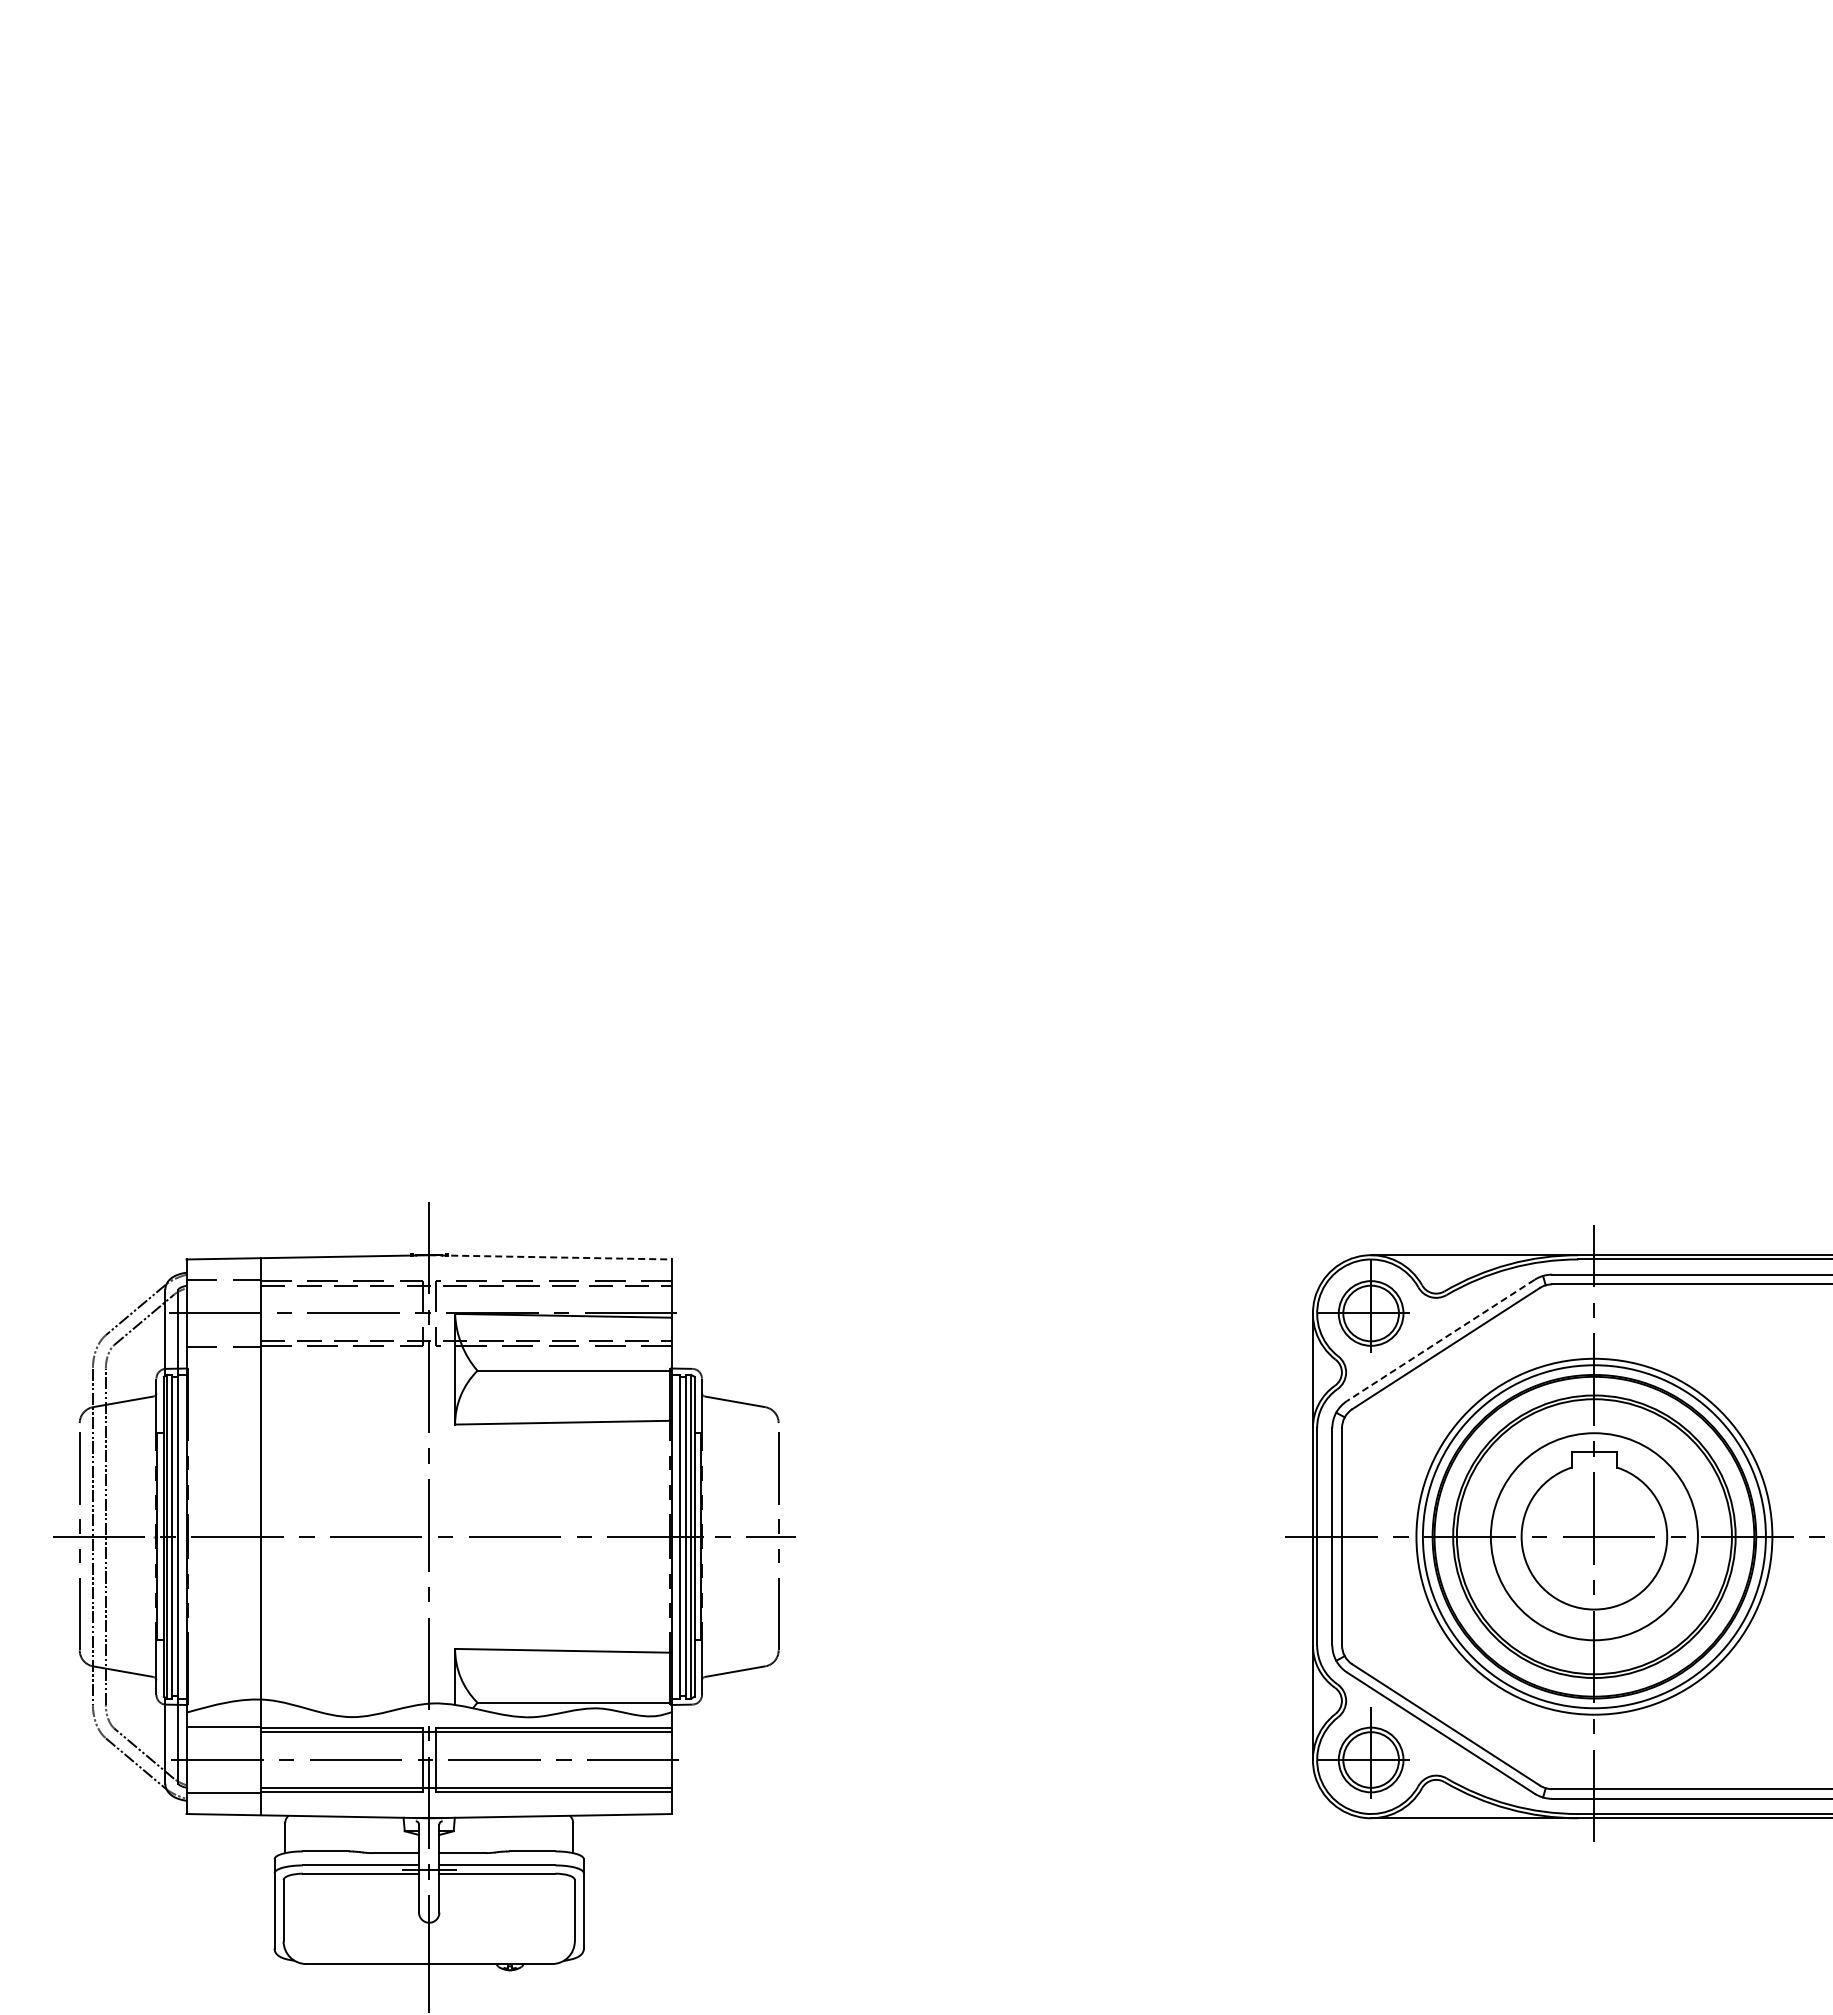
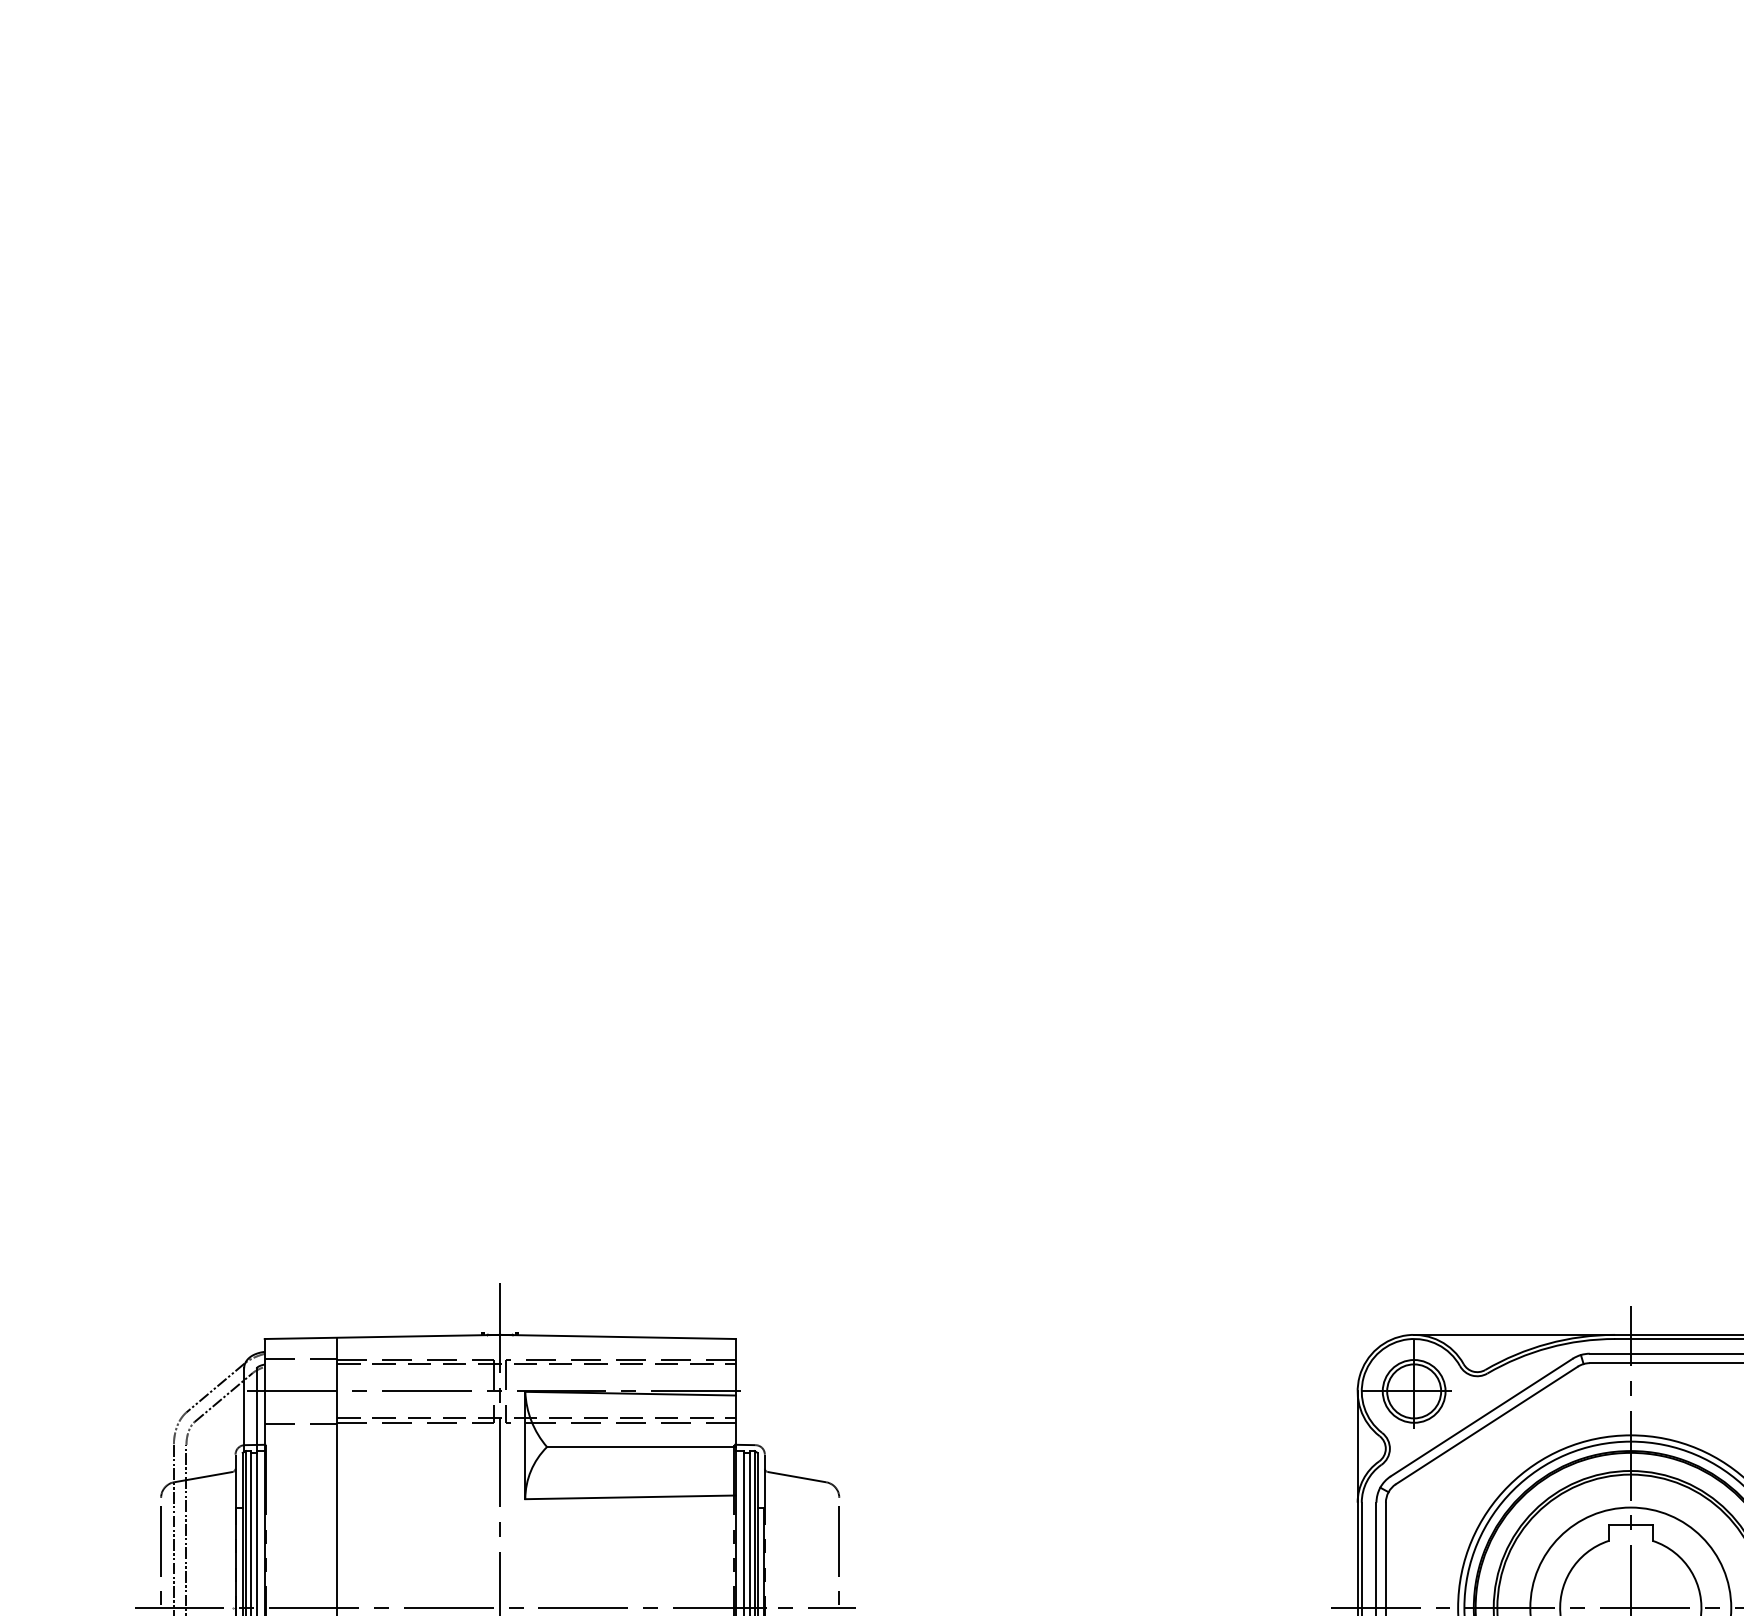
line: (551, 1257) -> (618, 1337), dashed -> solid
line: (1440, 1340) -> (1481, 1417), dashed -> solid

